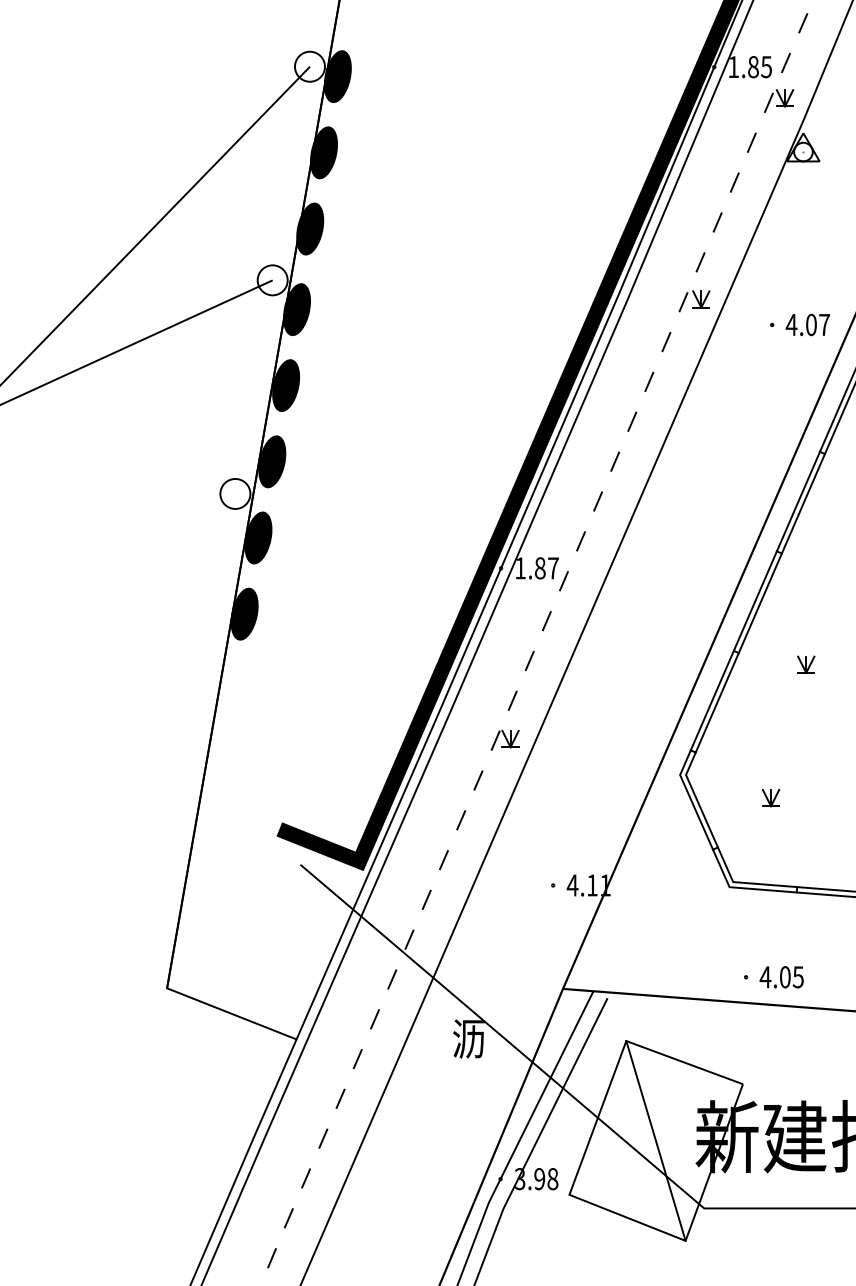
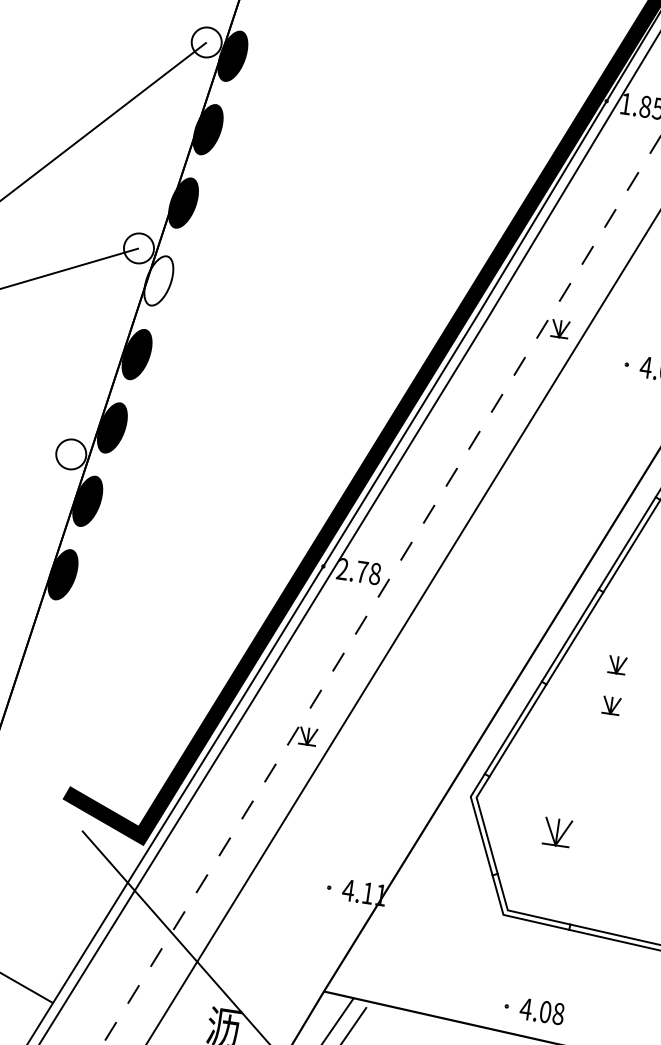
fill: (297, 309) -> (159, 280), removed
text: (536, 568) -> (358, 571), 1.87 -> 2.78
part: (806, 623) -> (617, 665), added
part: (770, 798) -> (556, 833), size x1.6
text: (797, 977) -> (557, 1014), 4.05 -> 4.08

